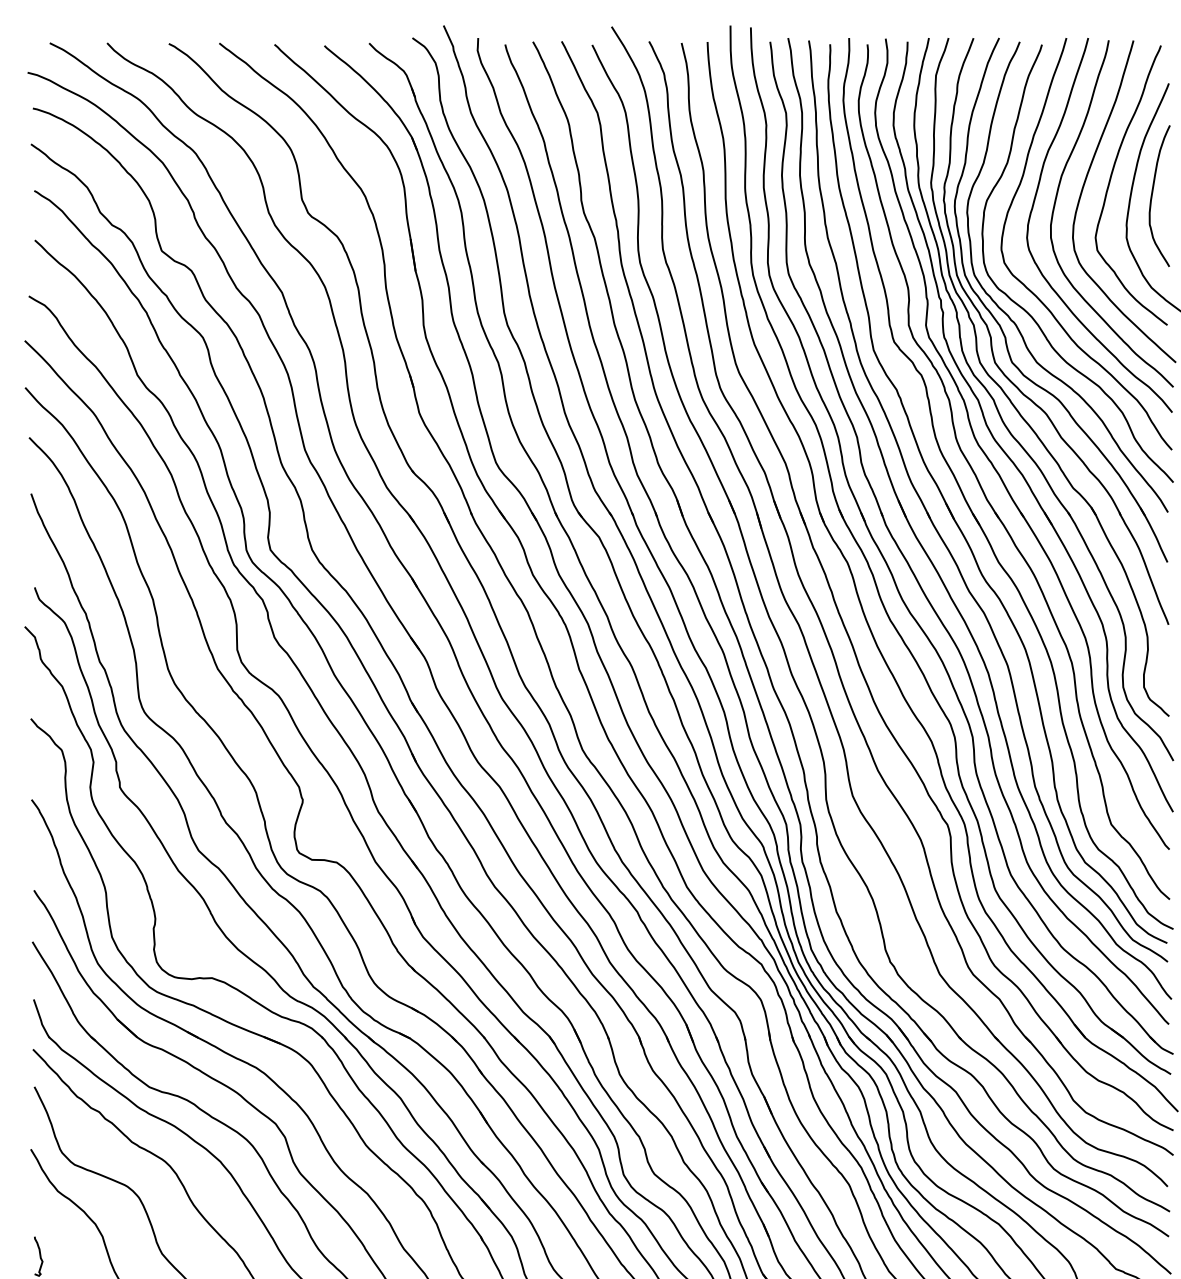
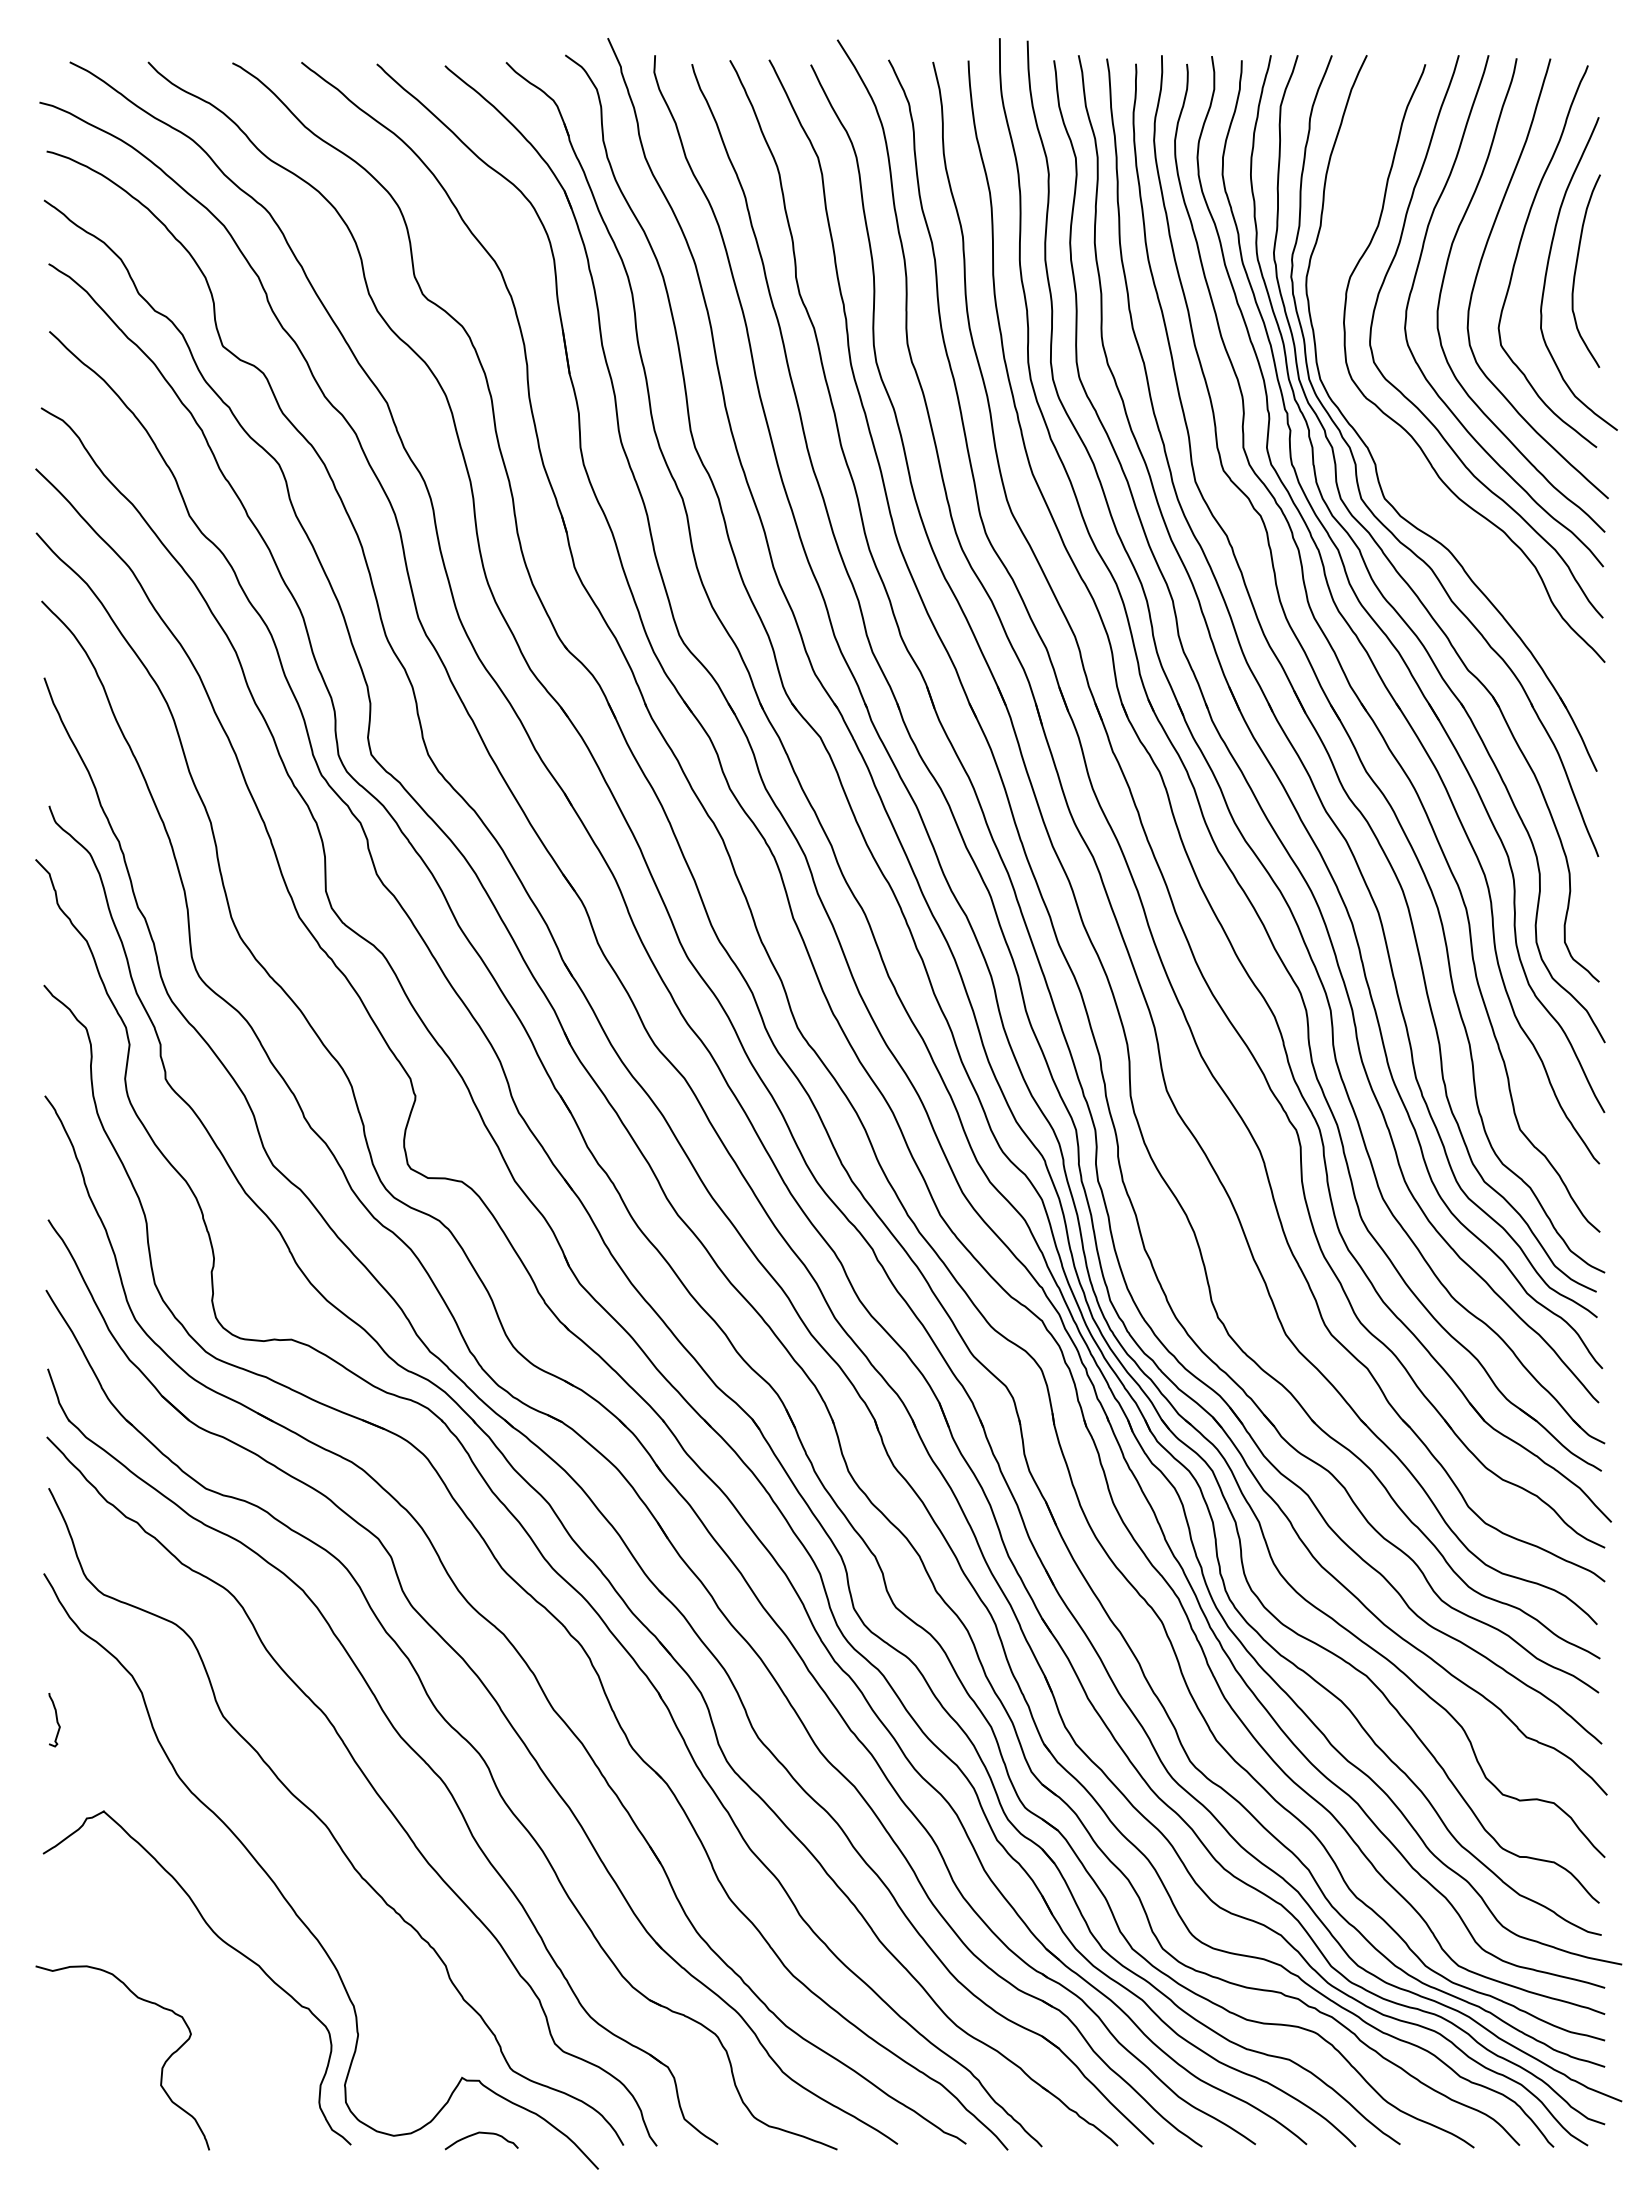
curve: (1014, 322) -> (1388, 443), removed

